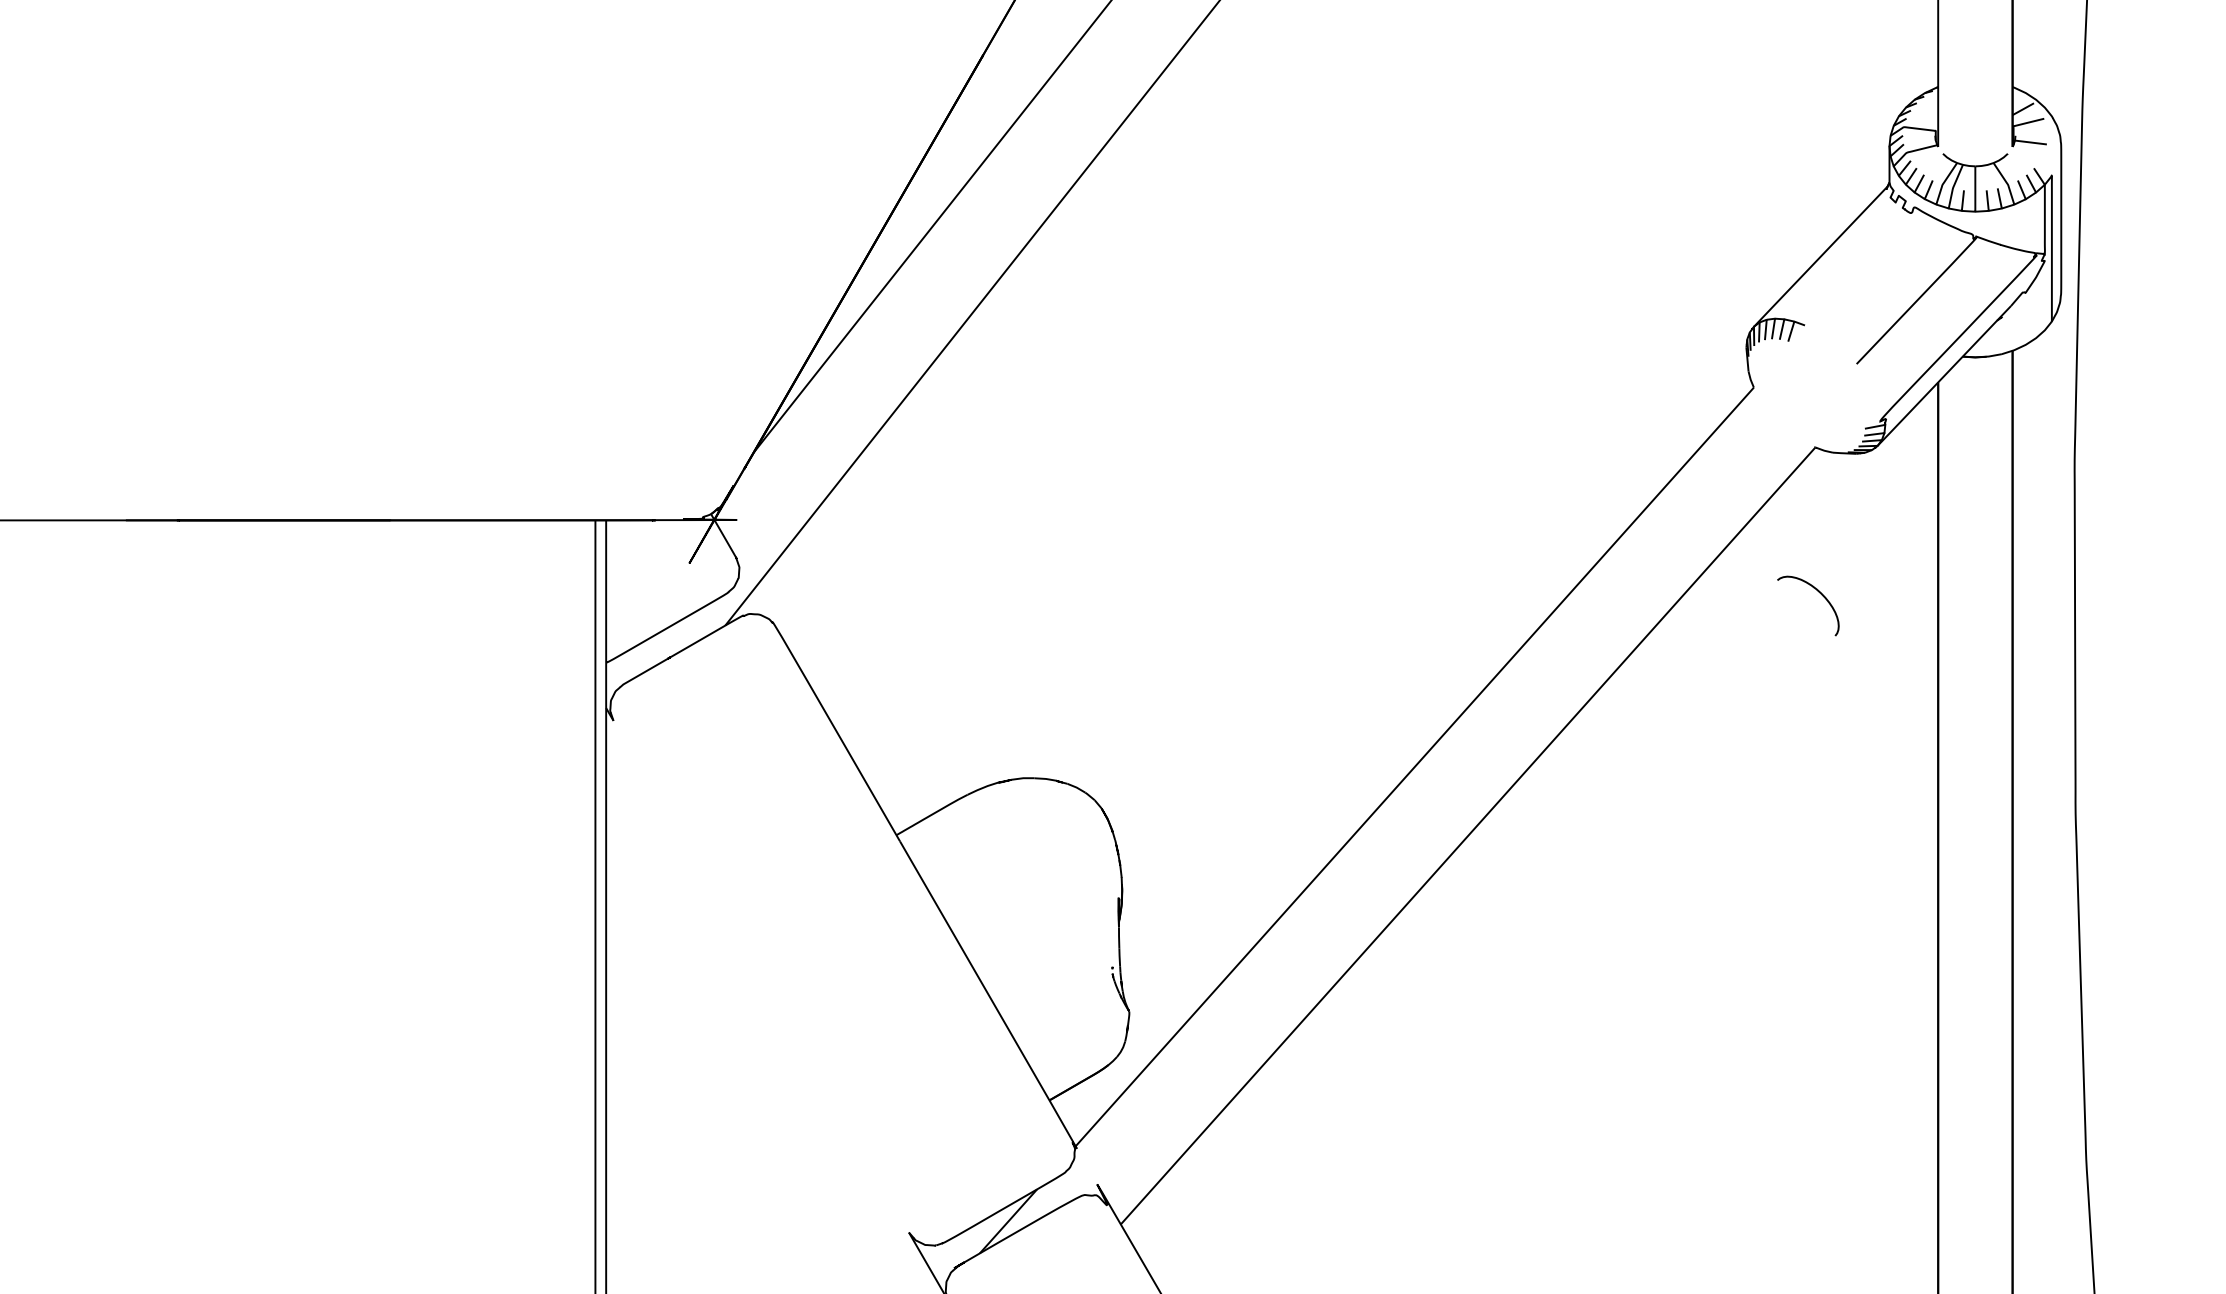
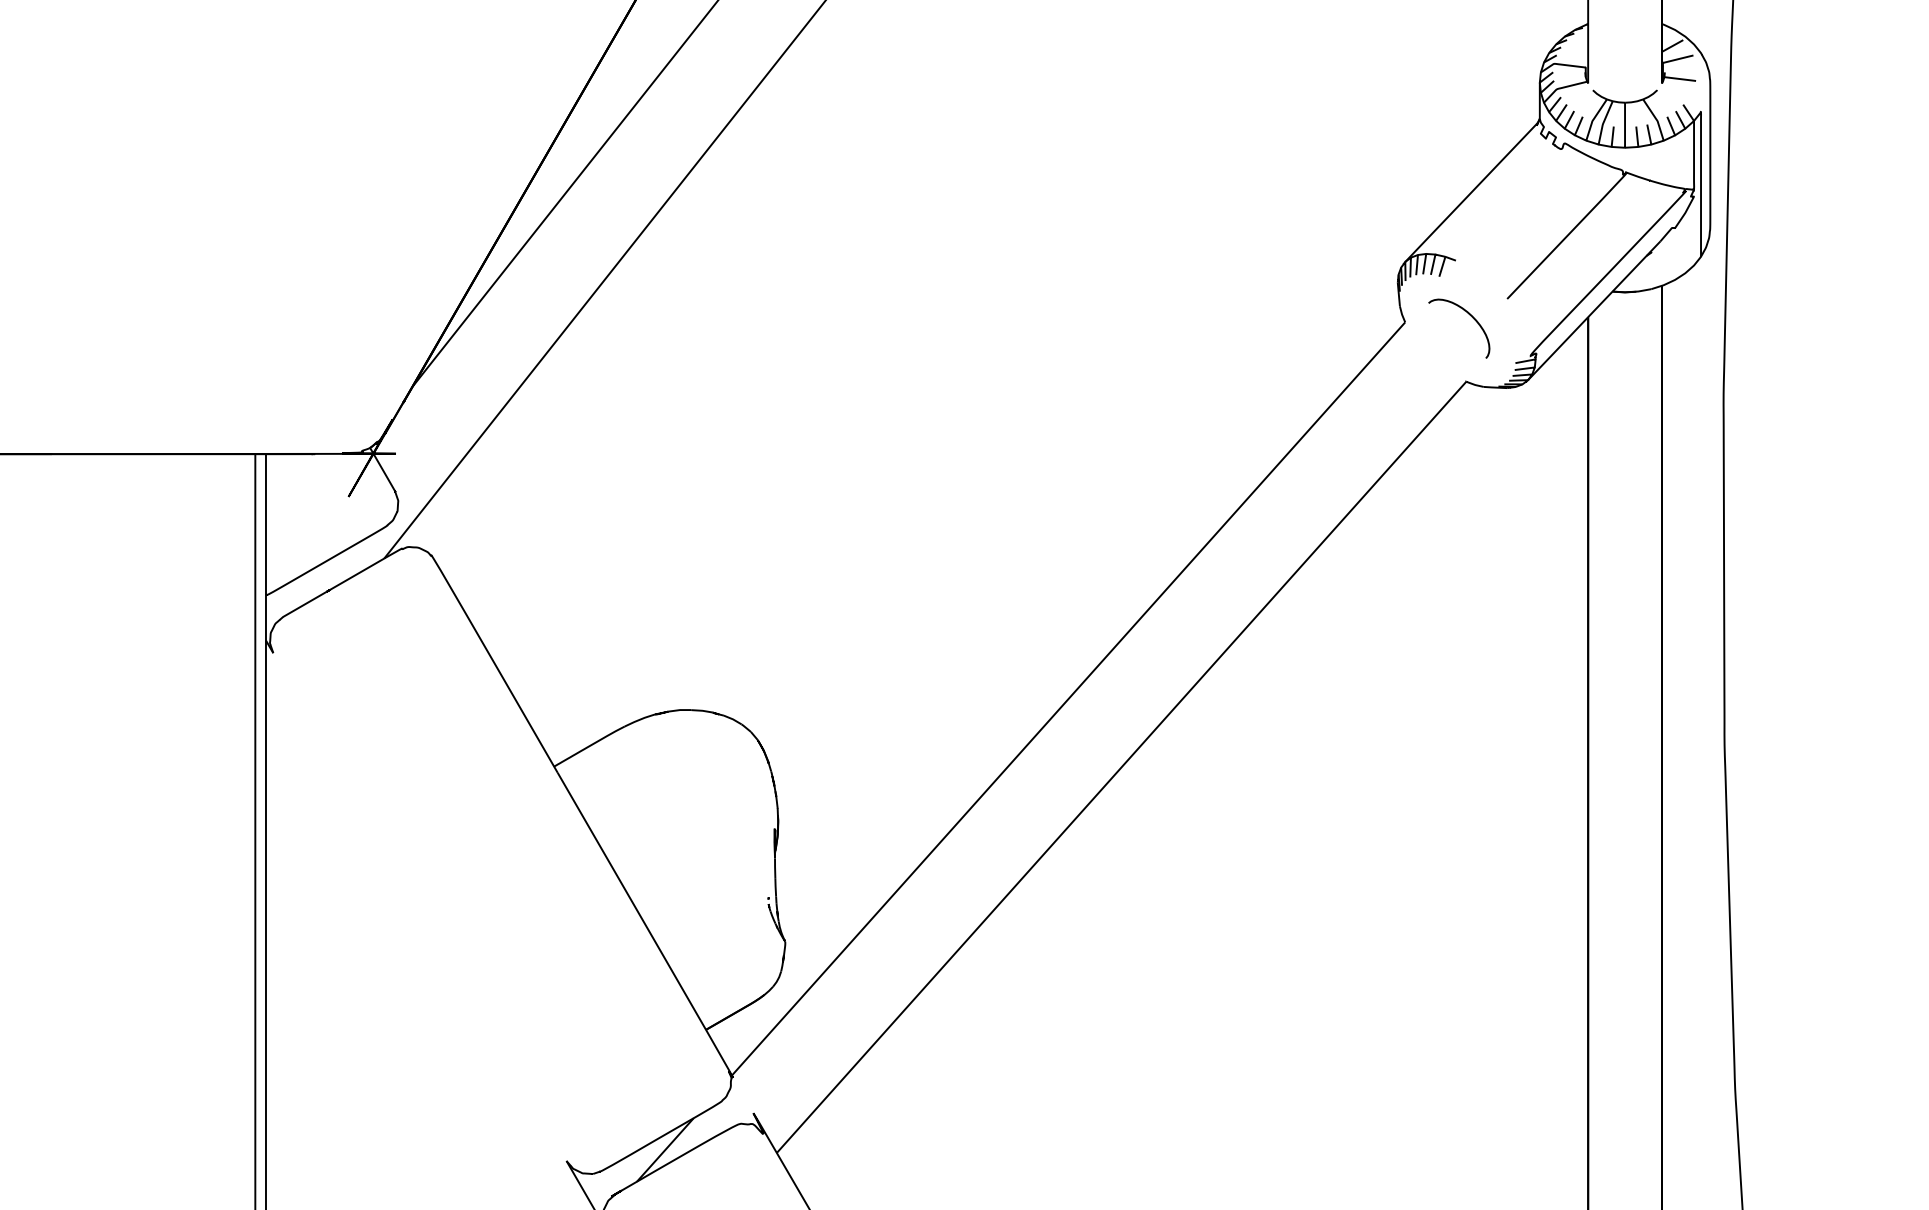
curve: (1819, 593) -> (1470, 316), moved

